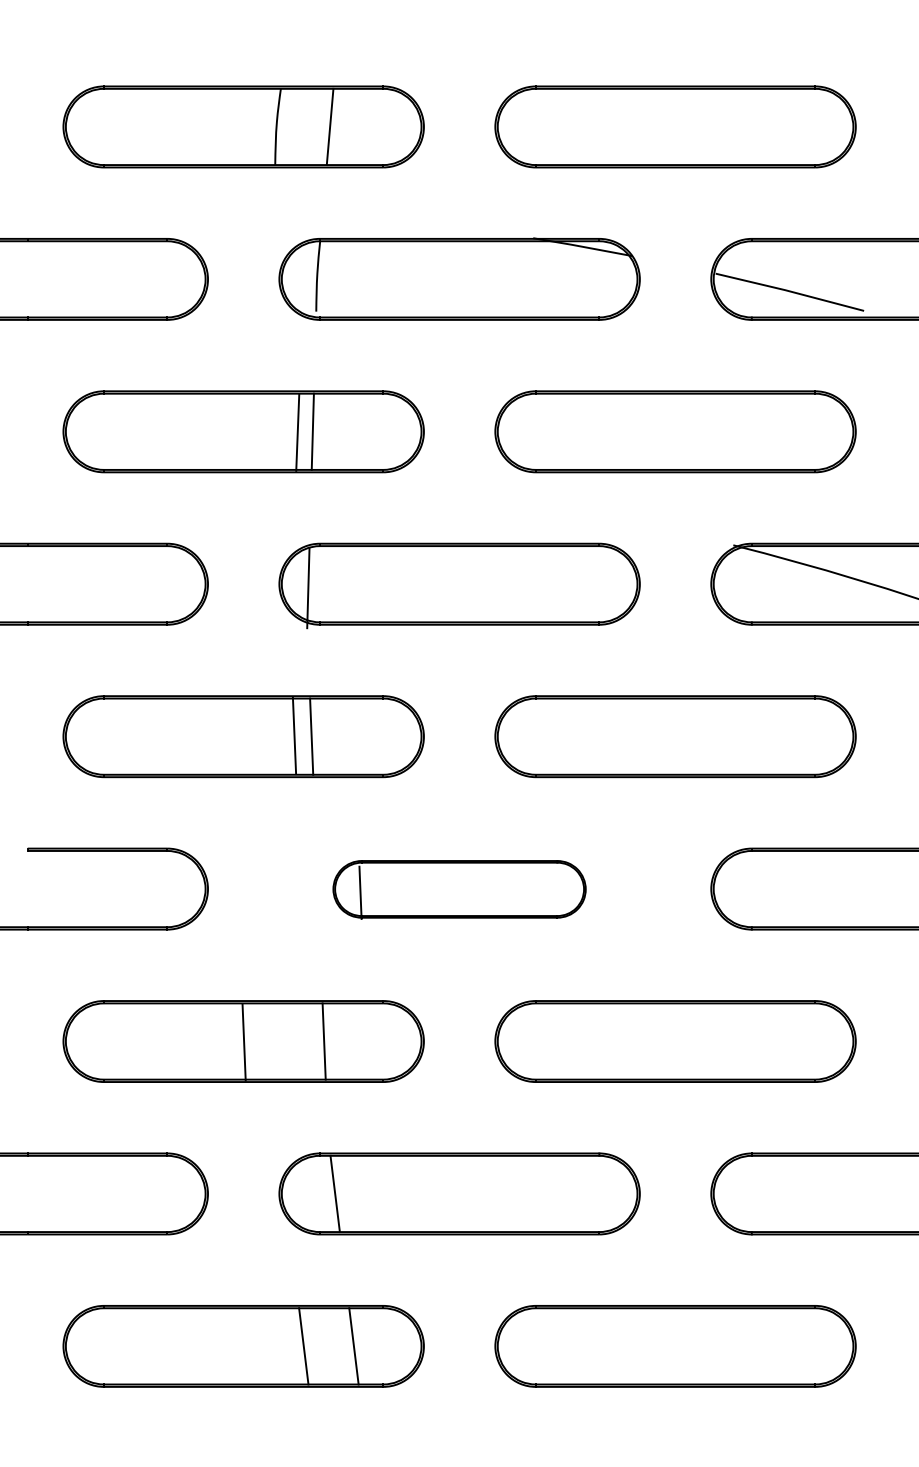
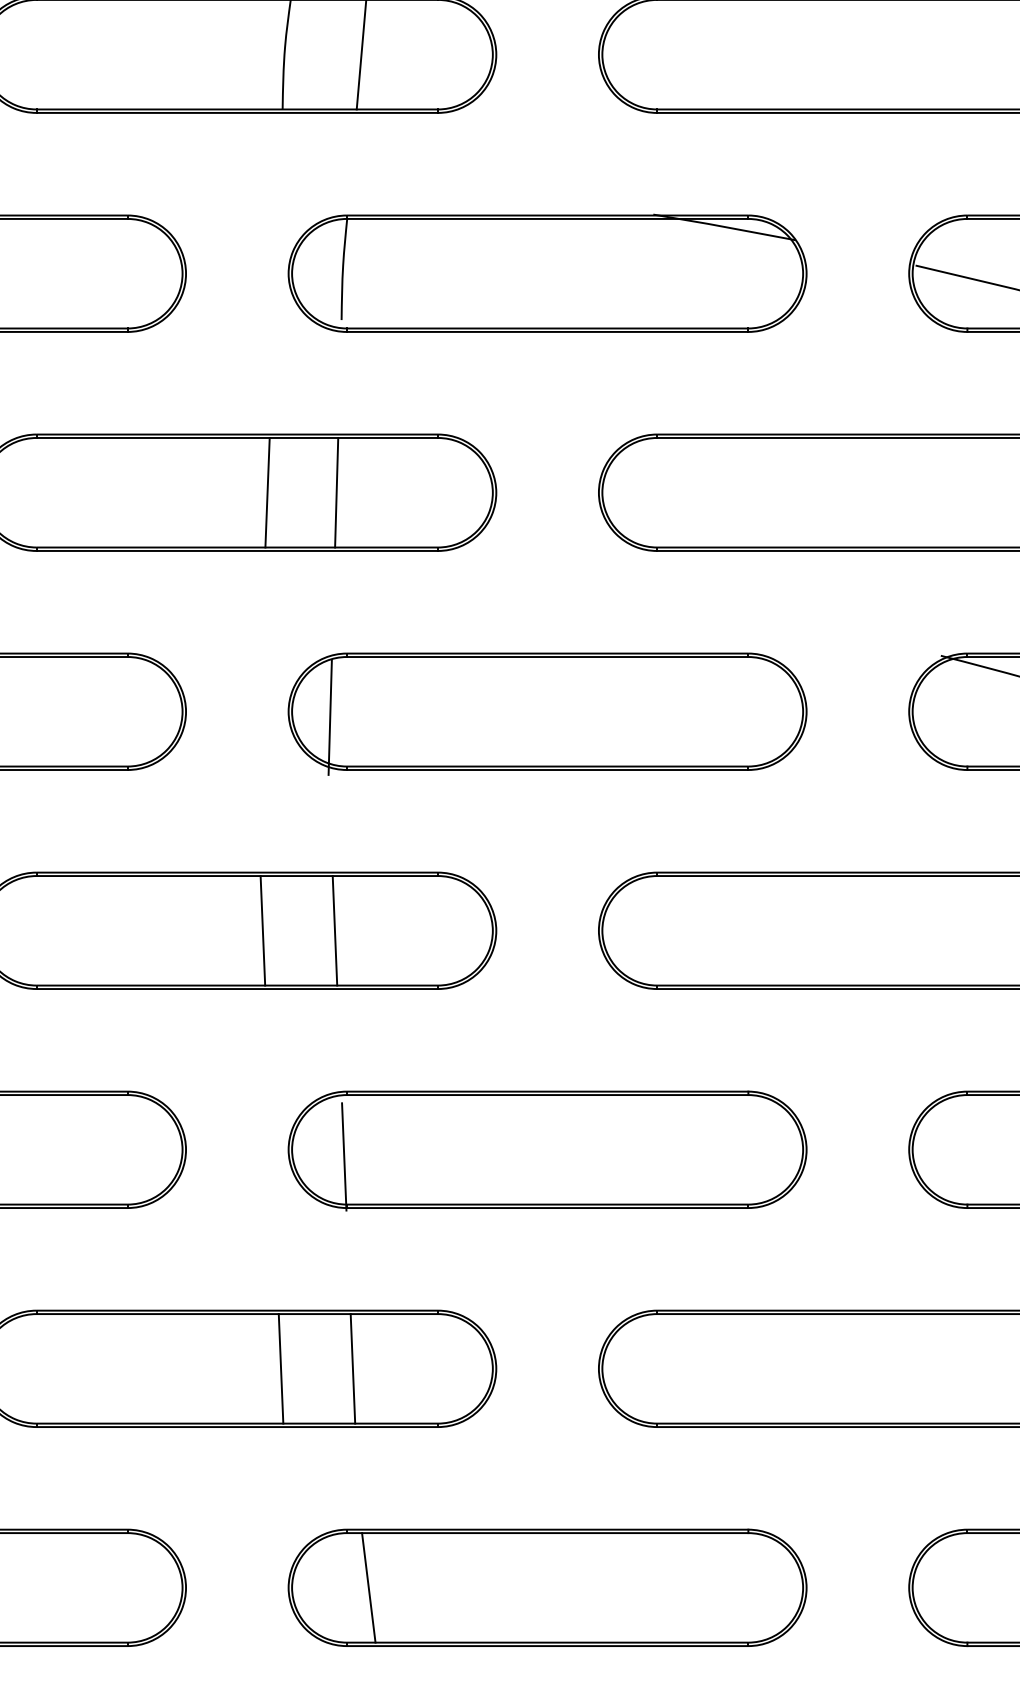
line: (297, 432) -> (267, 492), moved
line: (294, 735) -> (262, 930), moved
part: (459, 889) -> (547, 1150), size x1.43
line: (243, 1042) -> (280, 1368), moved

